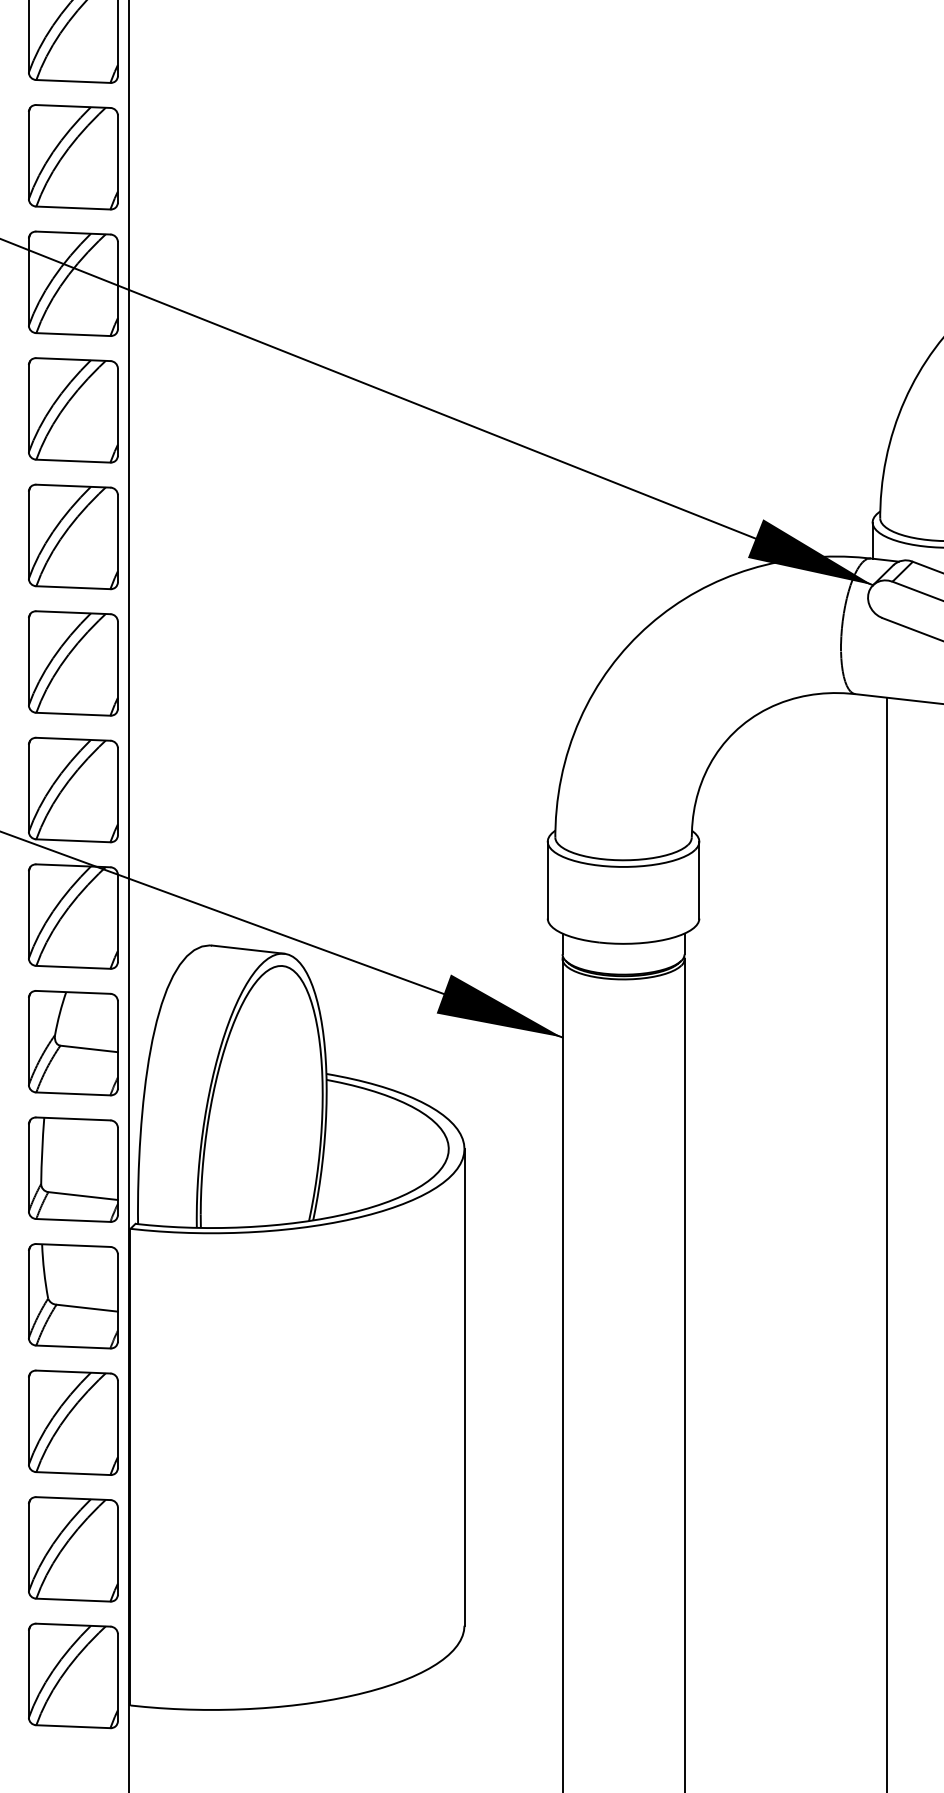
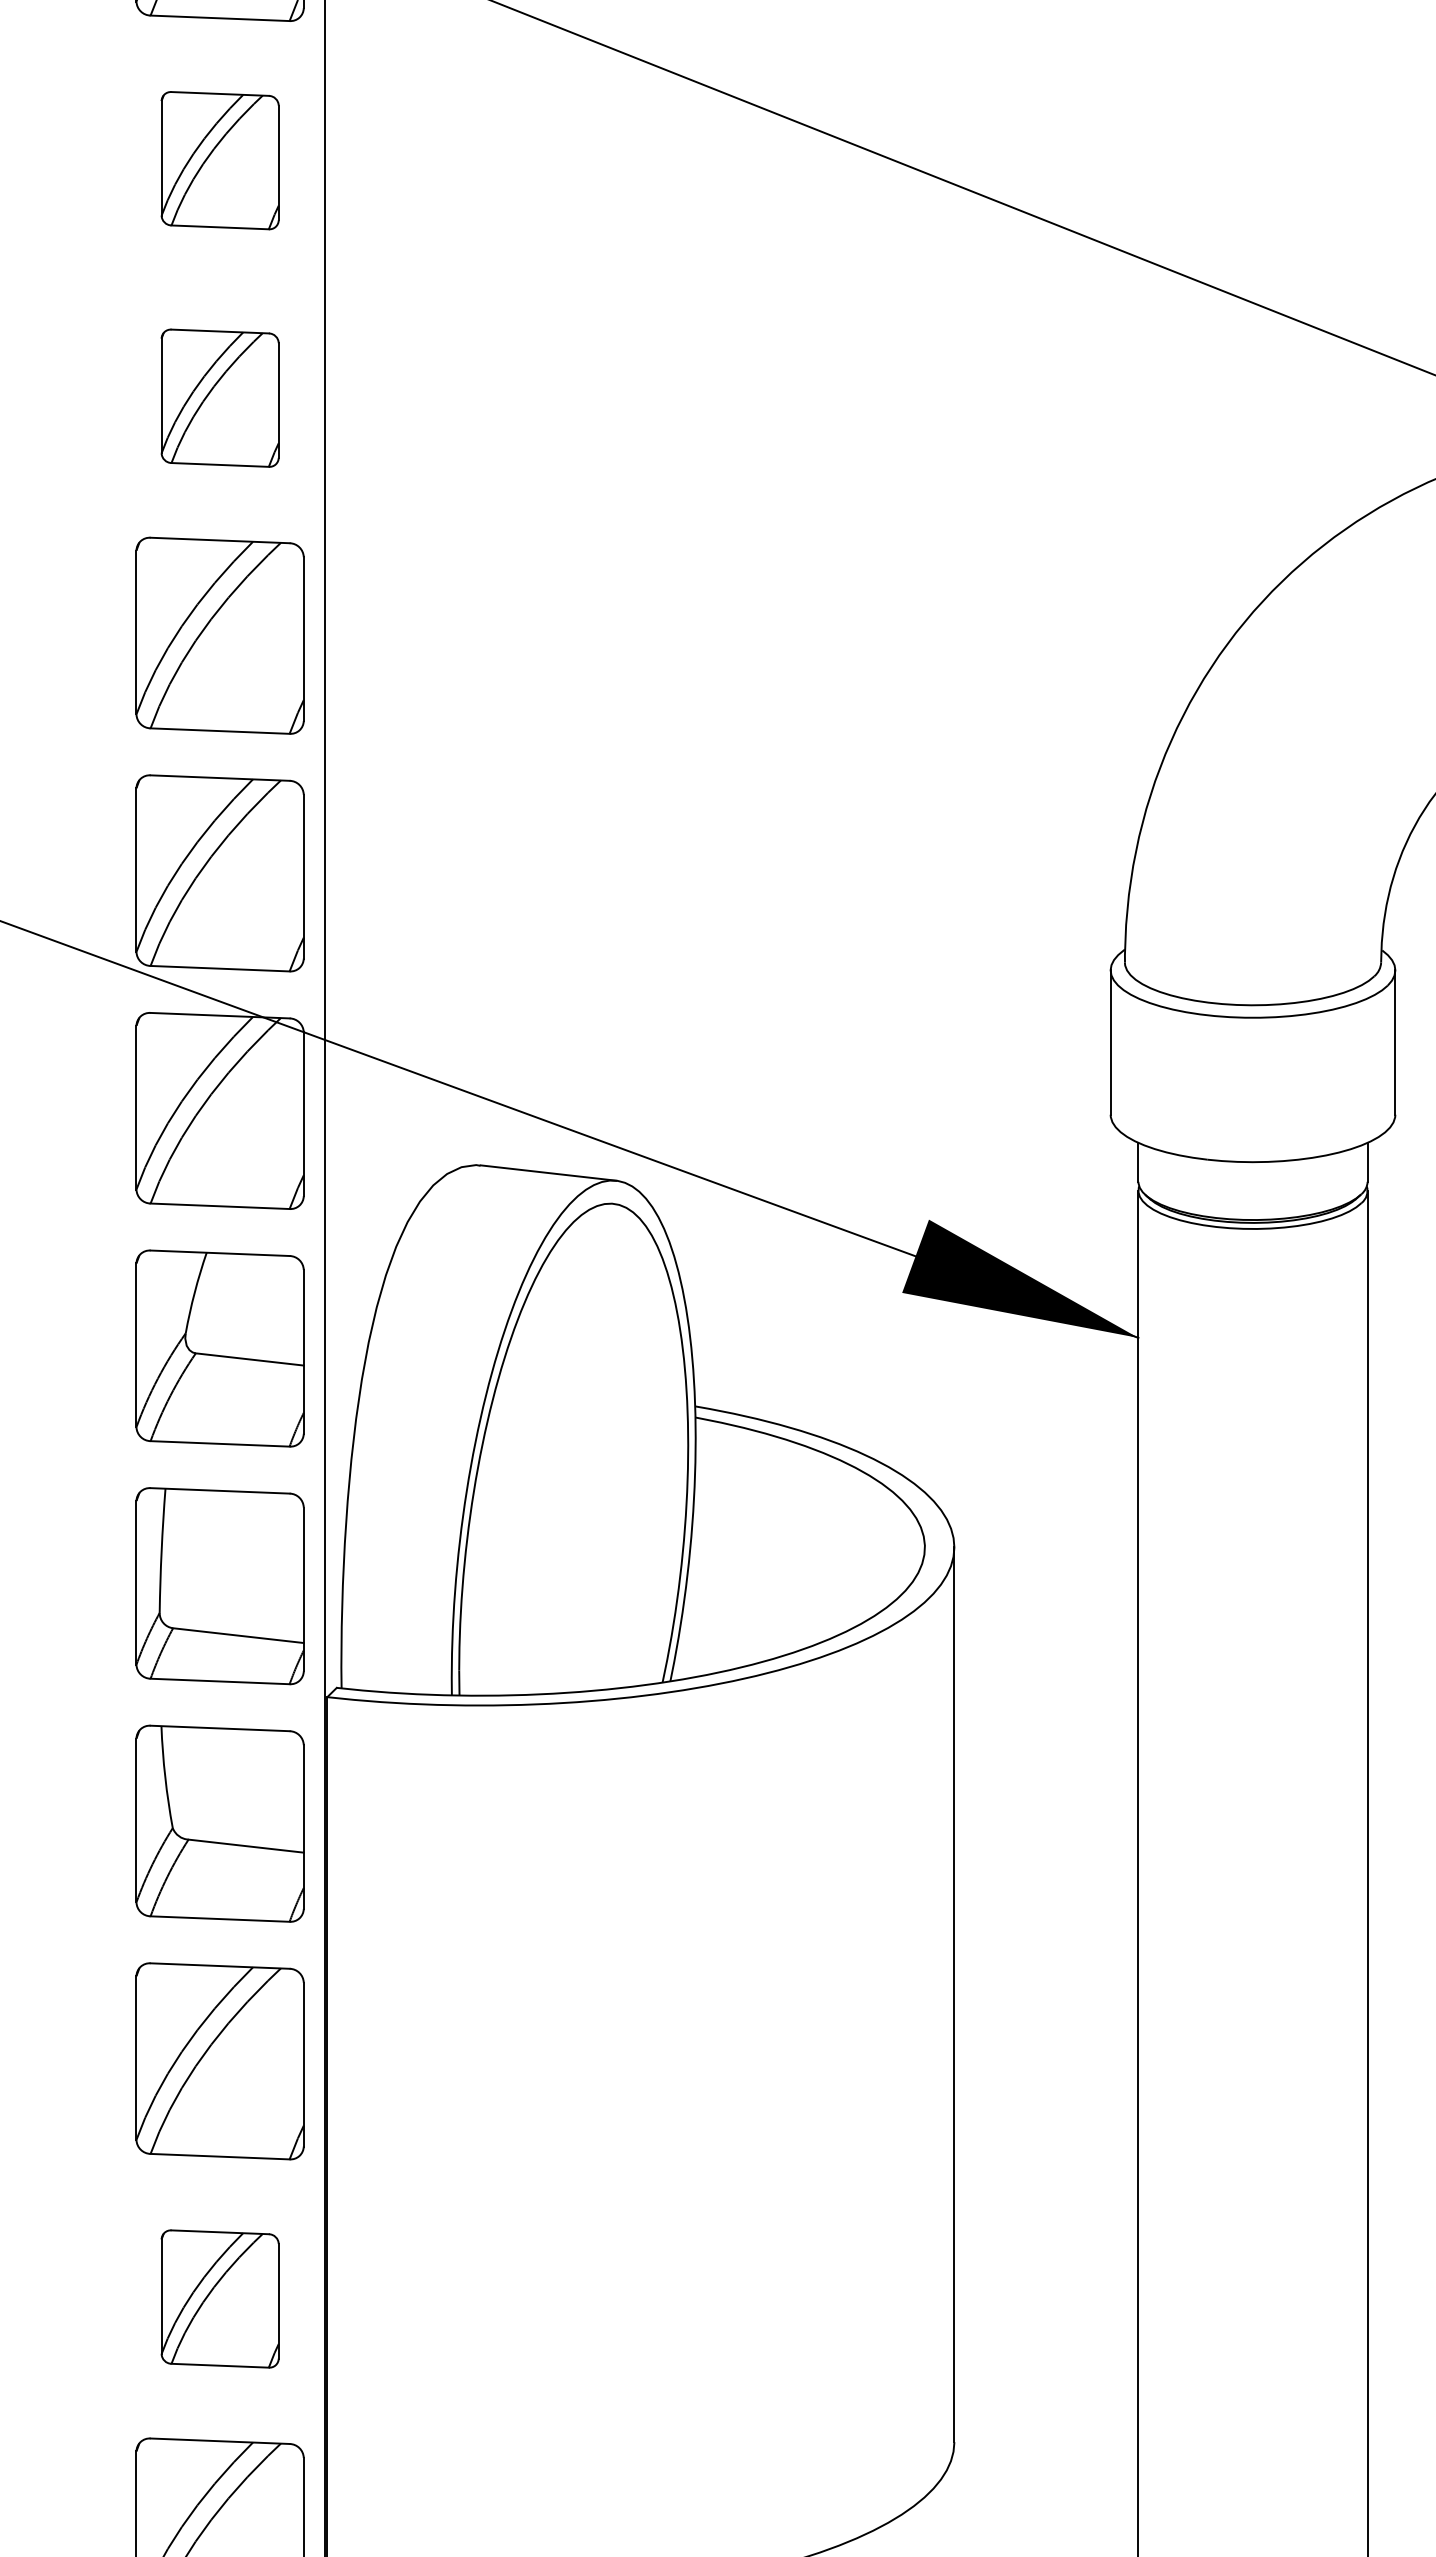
part: (73, 410) -> (220, 160), size x0.7
part: (73, 536) -> (220, 397), size x0.7
part: (73, 1549) -> (220, 2299), size x0.7

